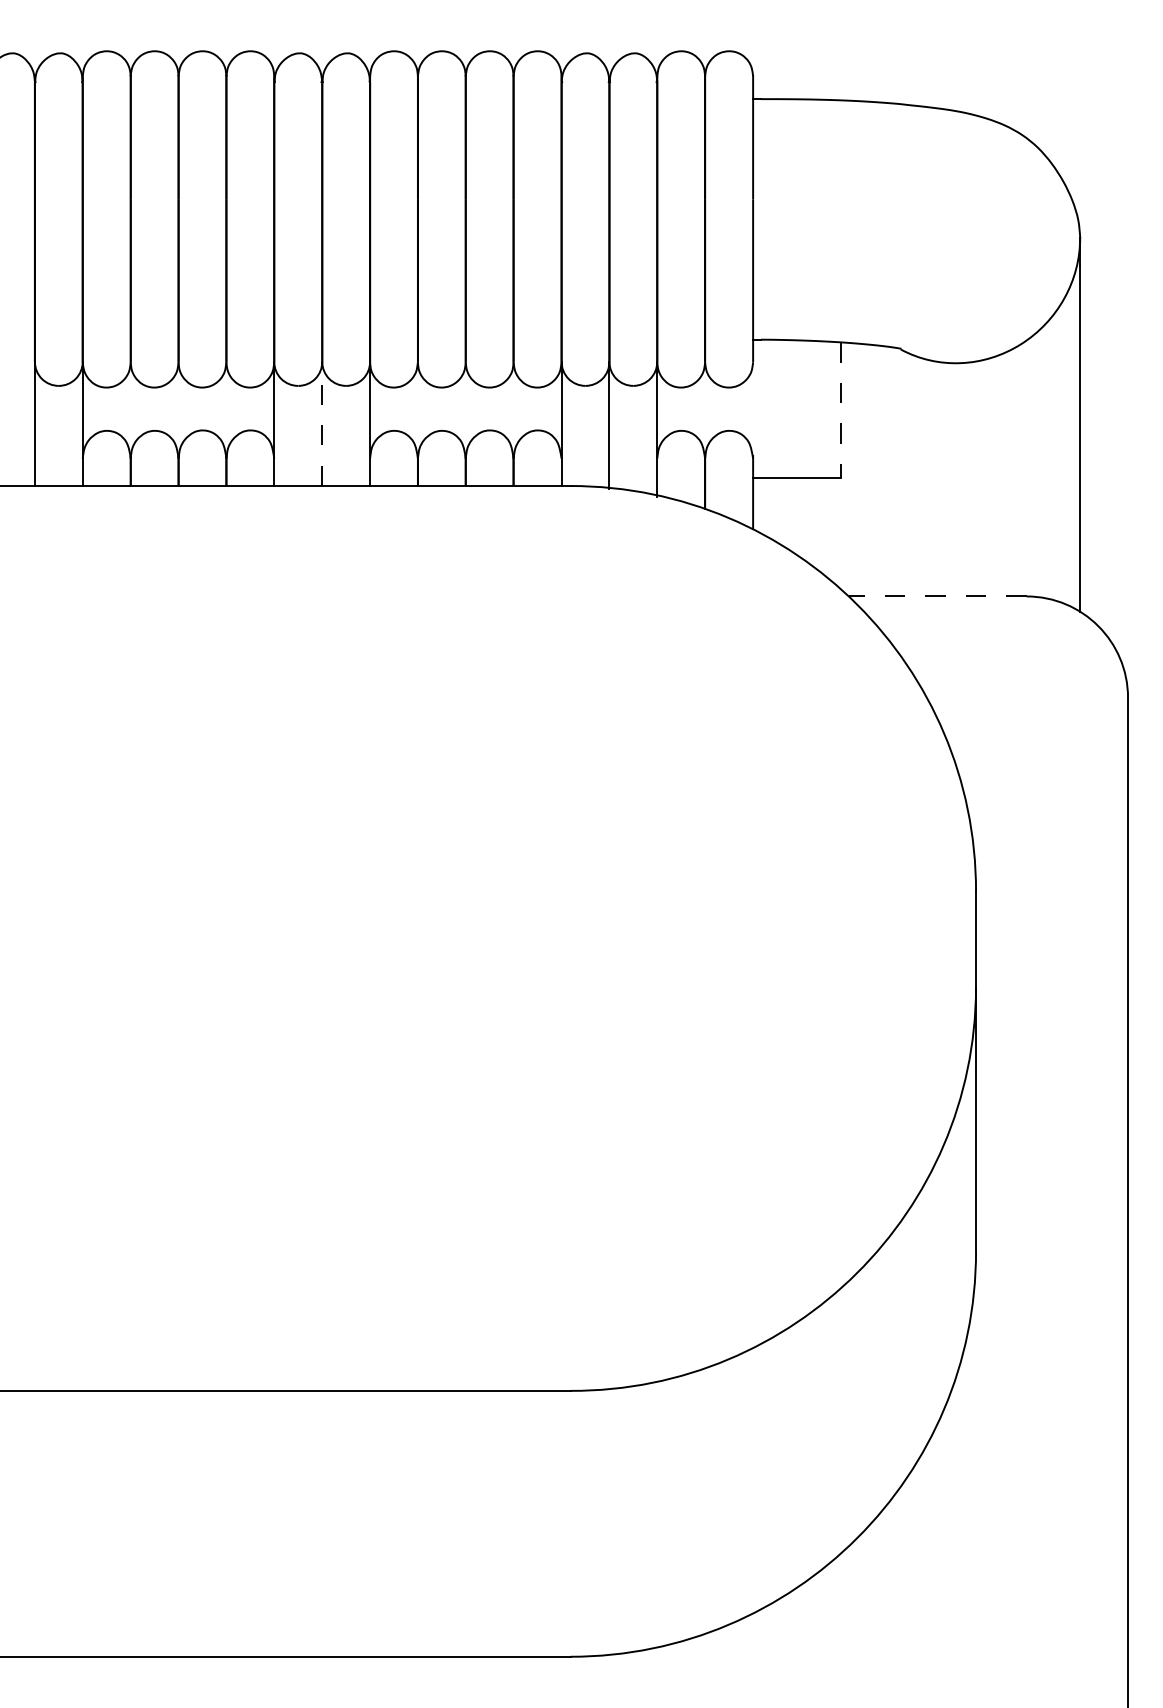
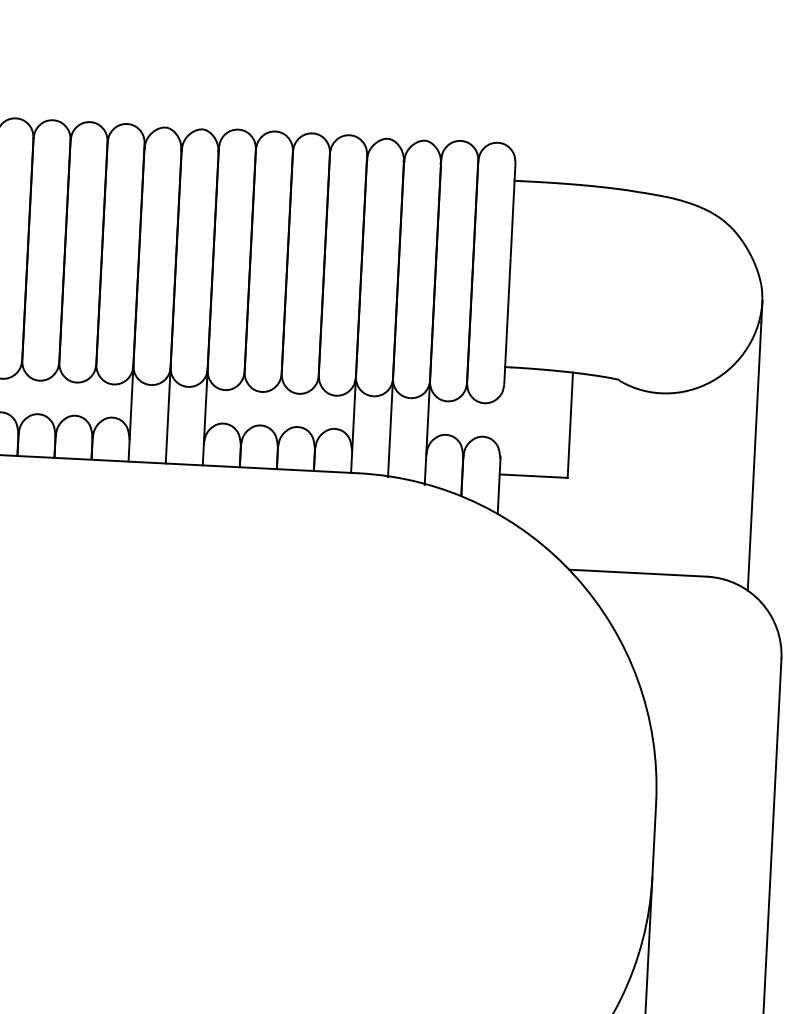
line: (840, 410) -> (570, 425), dashed -> solid
line: (322, 423) -> (168, 415), dashed -> solid
line: (937, 596) -> (637, 573), dashed -> solid

